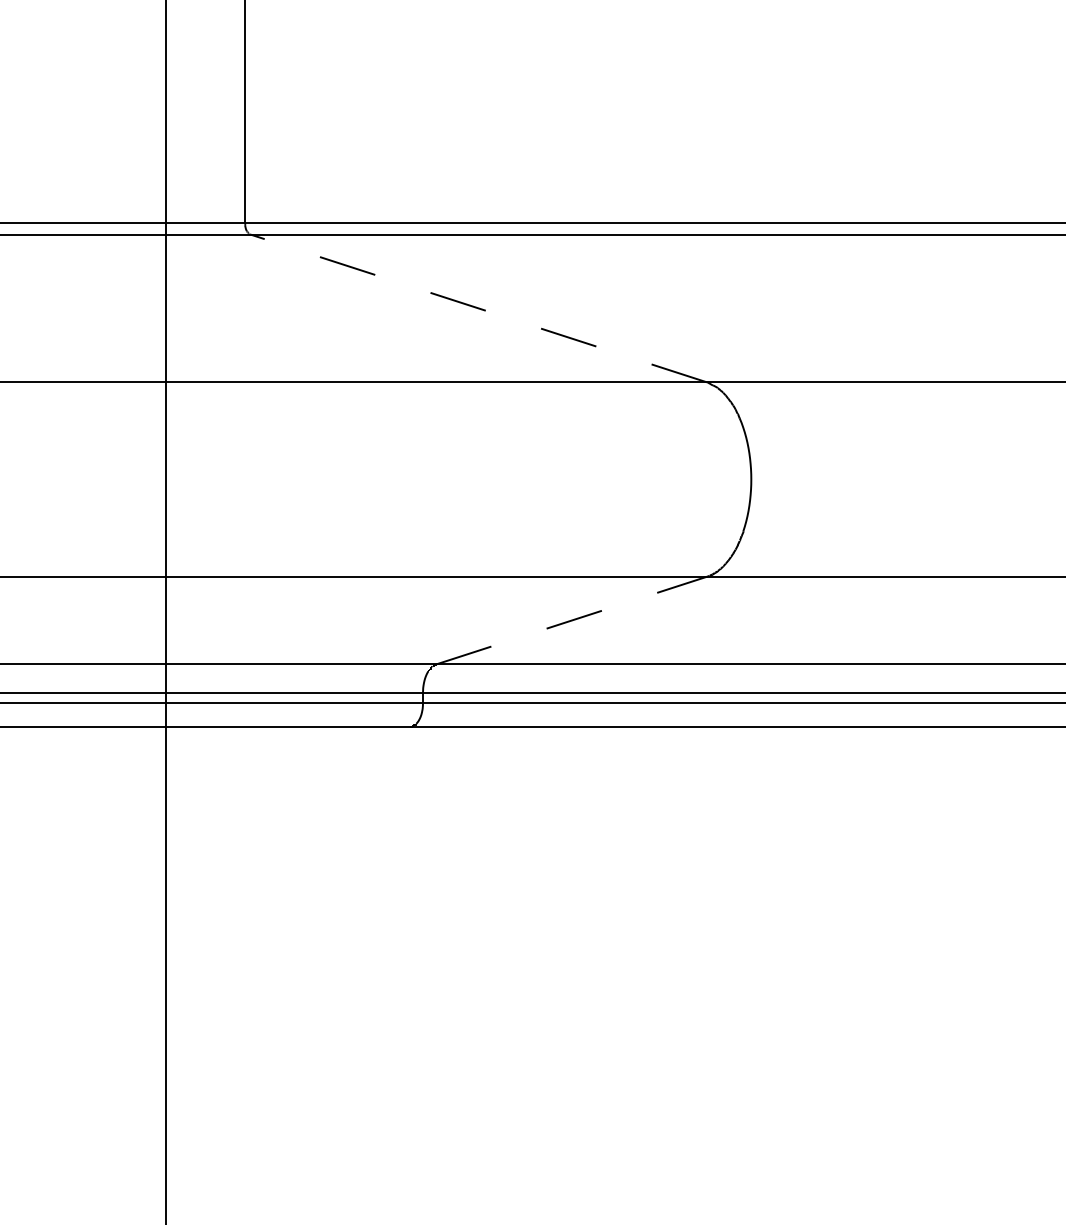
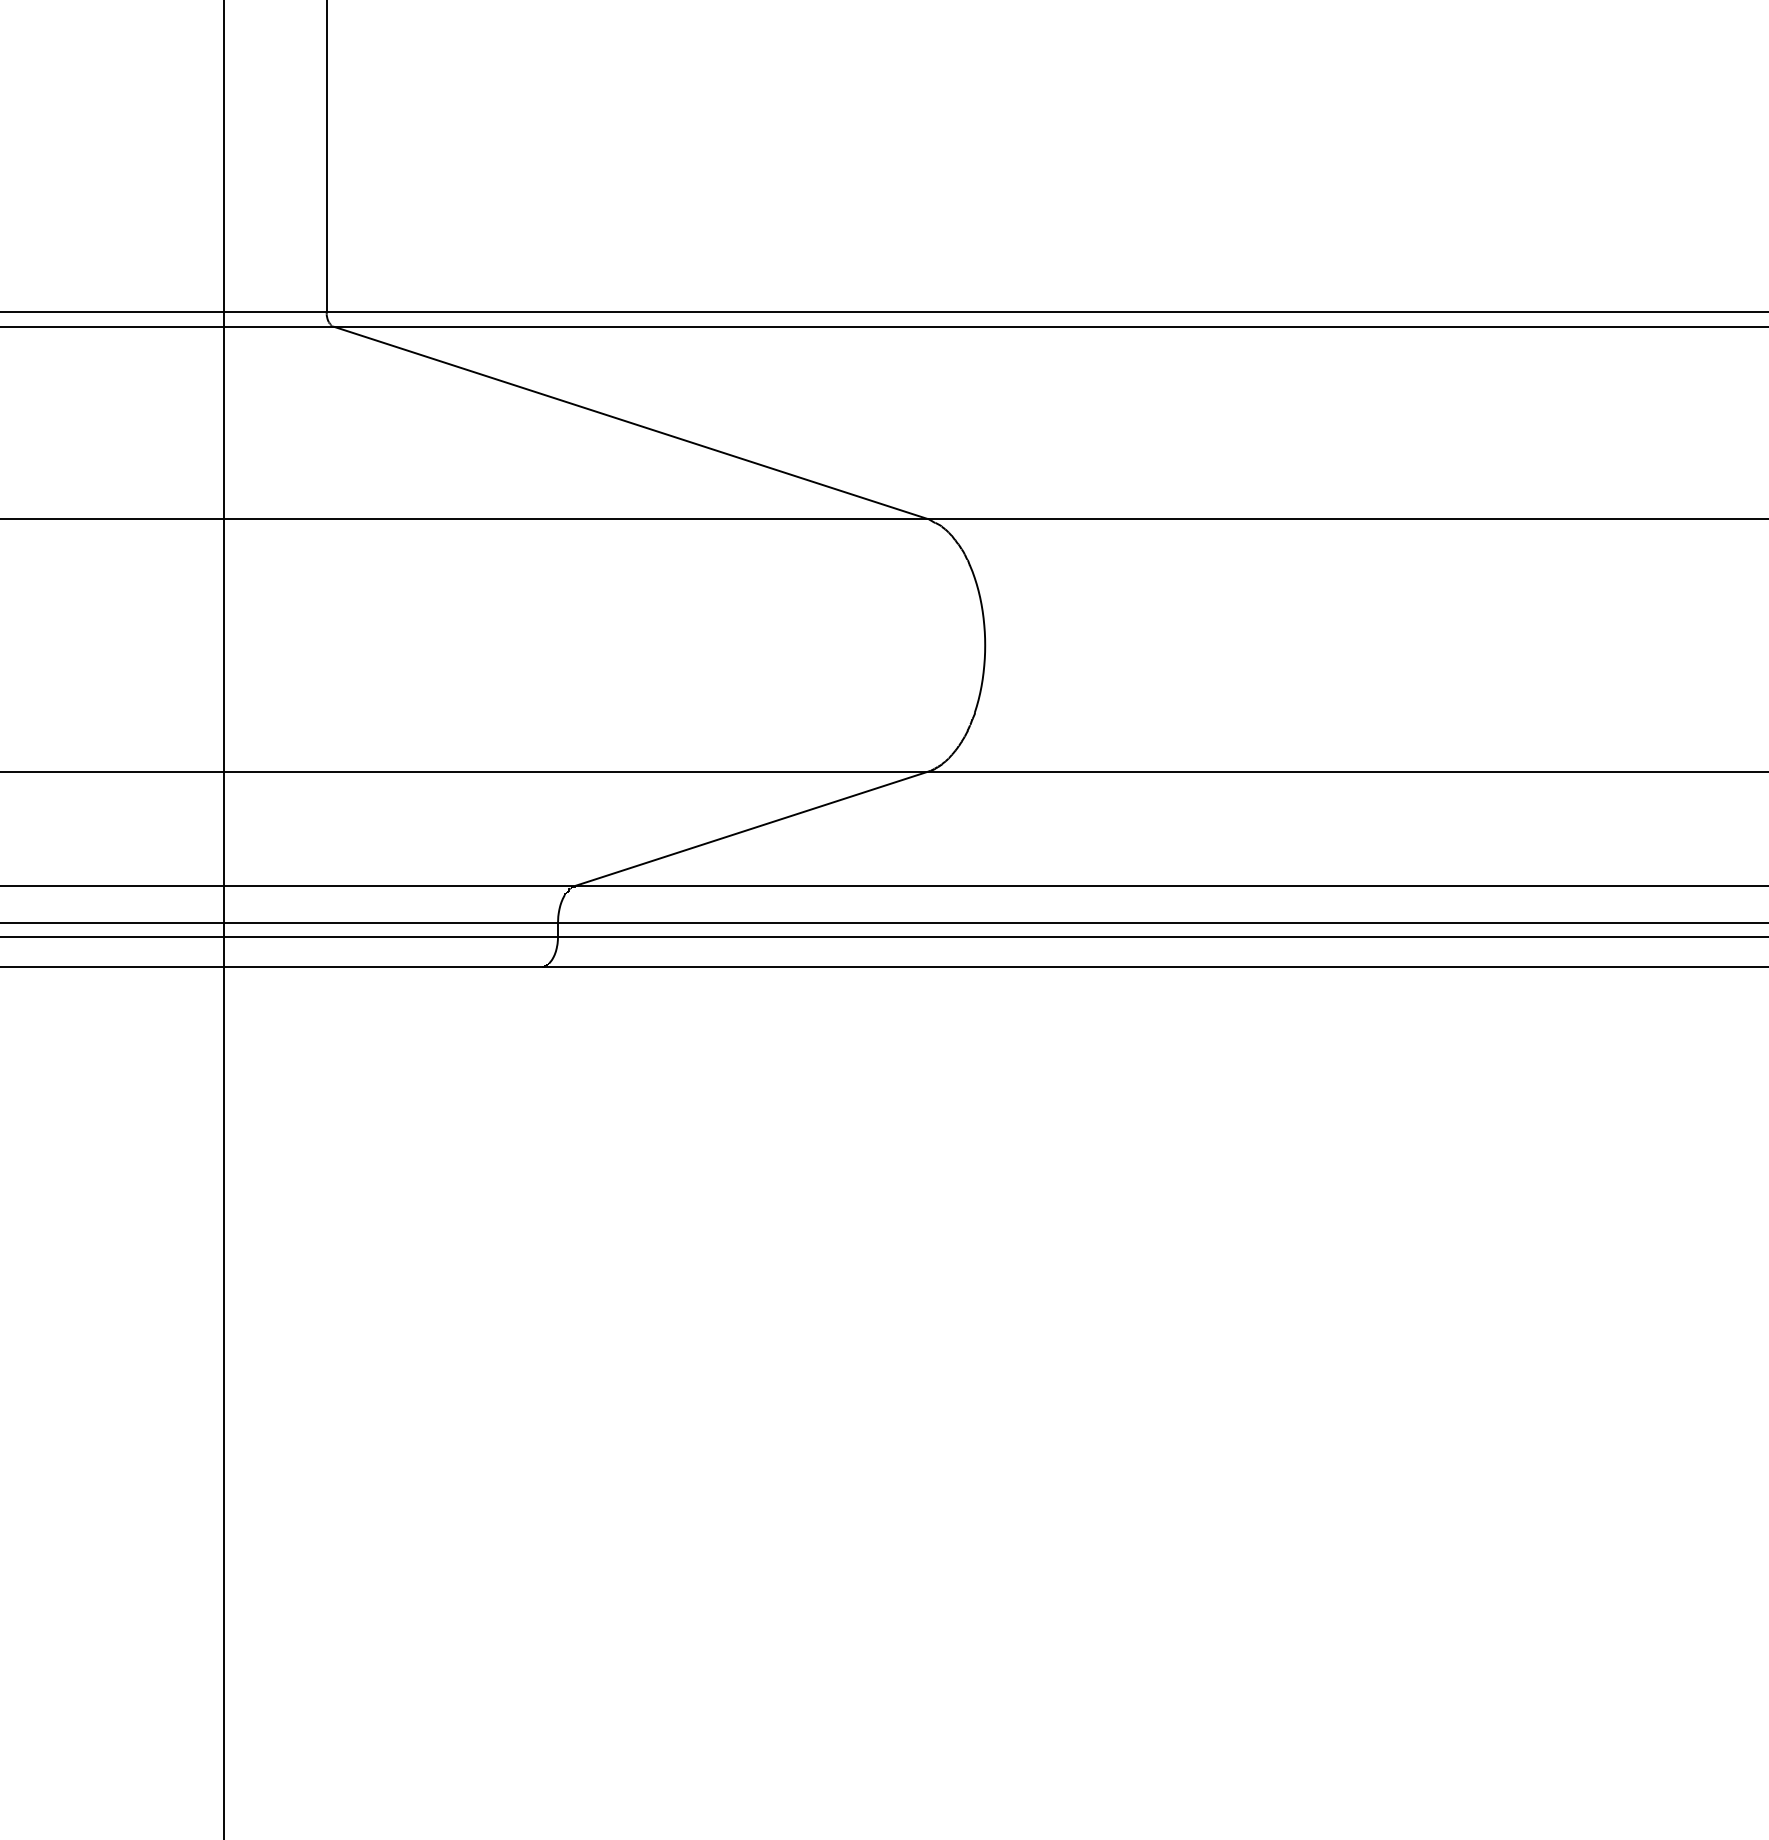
line: (477, 308) -> (629, 422), dashed -> solid
line: (571, 620) -> (751, 828), dashed -> solid

